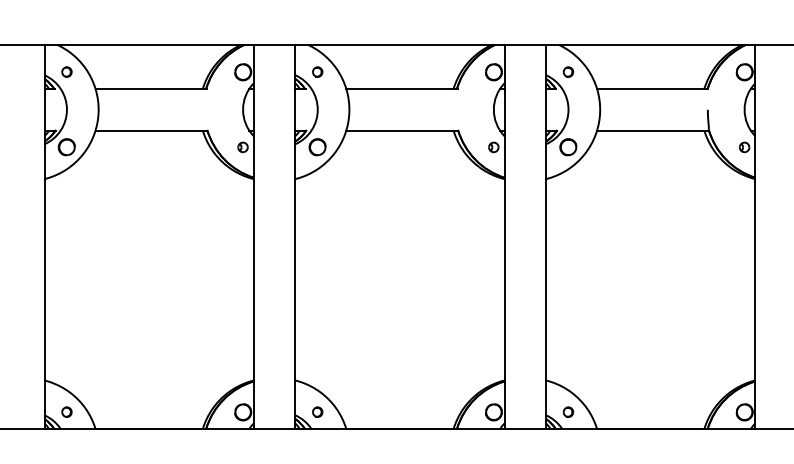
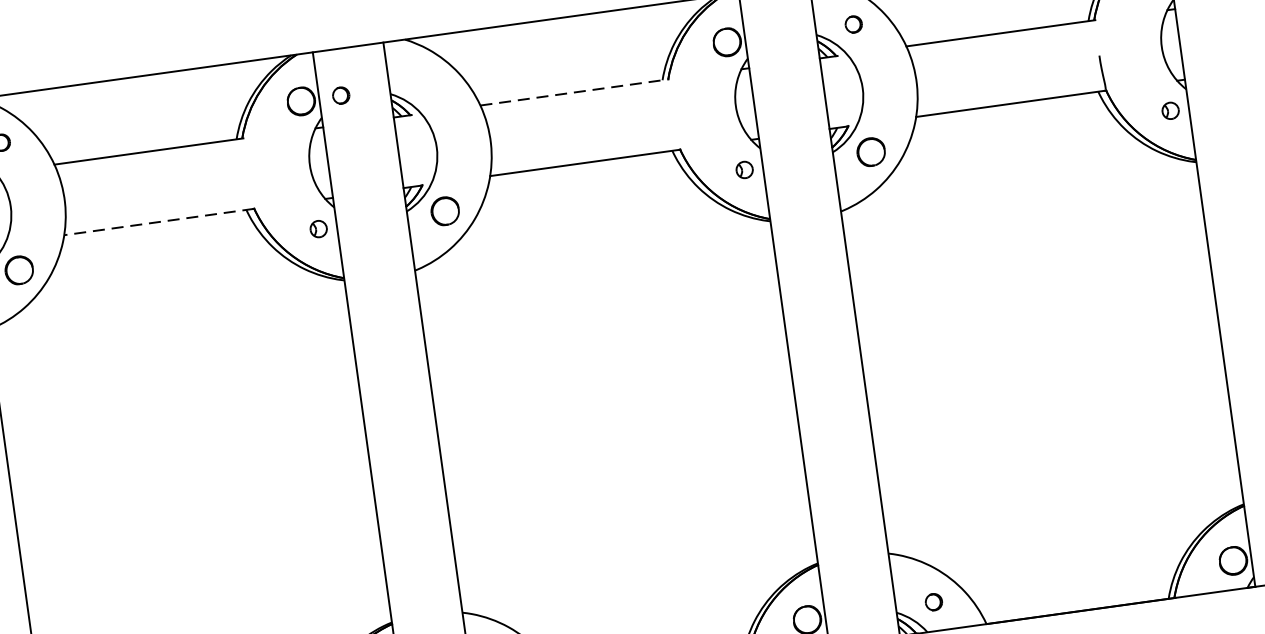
part: (317, 71) -> (340, 94), moved
line: (401, 89) -> (574, 93), solid -> dashed
line: (151, 130) -> (159, 221), solid -> dashed

